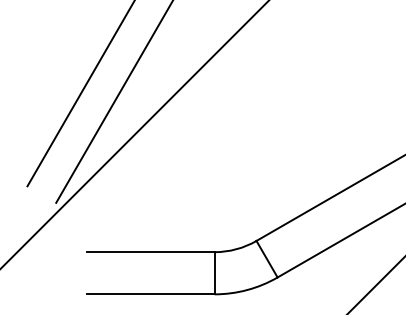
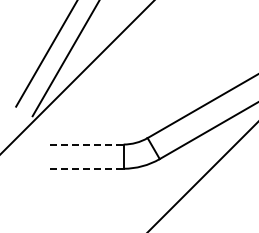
line: (150, 252) -> (86, 144), solid -> dashed
line: (150, 293) -> (86, 168), solid -> dashed

